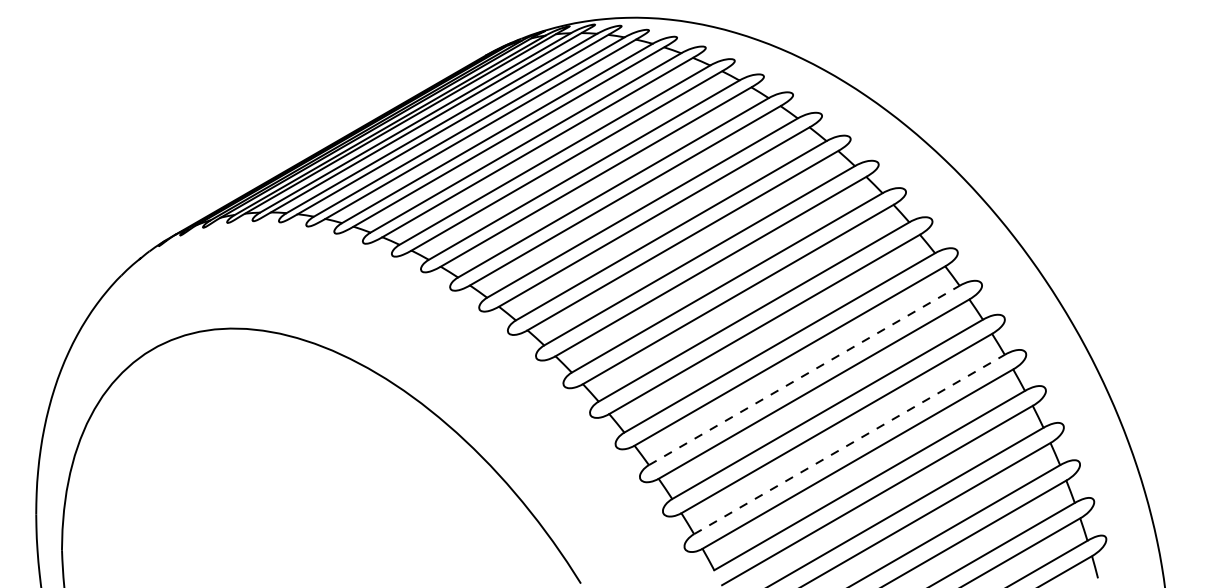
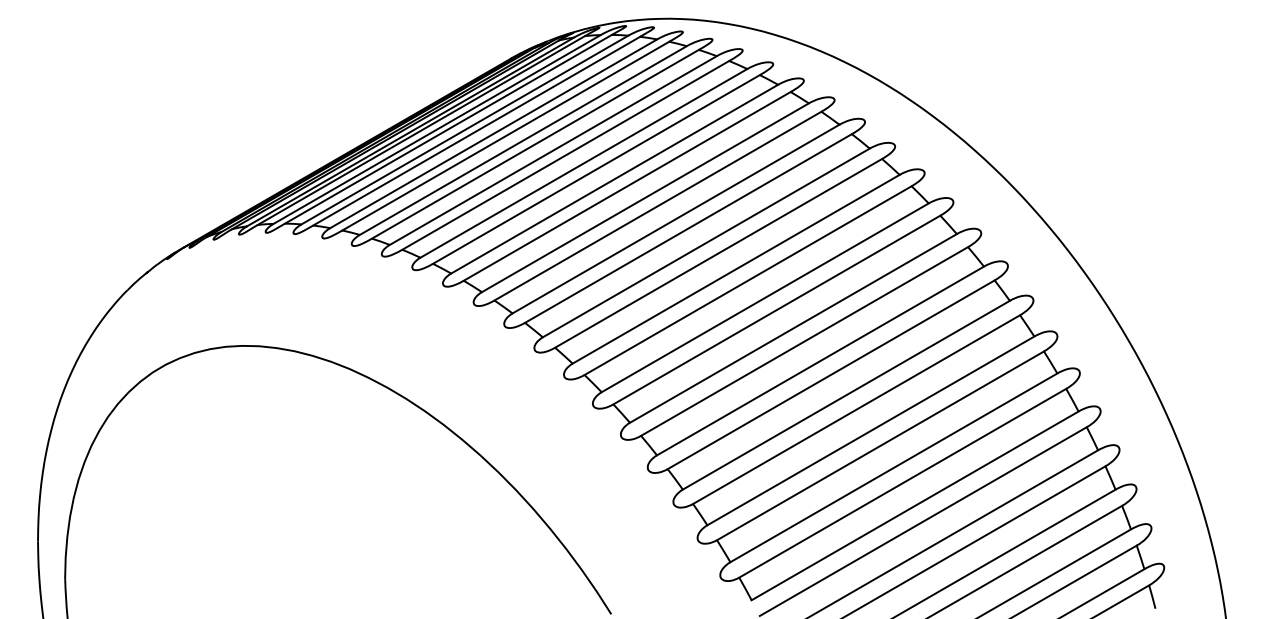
line: (804, 375) -> (846, 395), dashed -> solid
line: (849, 444) -> (893, 467), dashed -> solid

